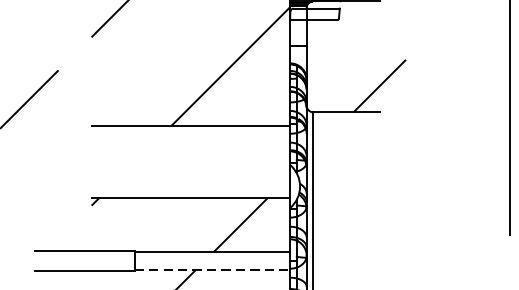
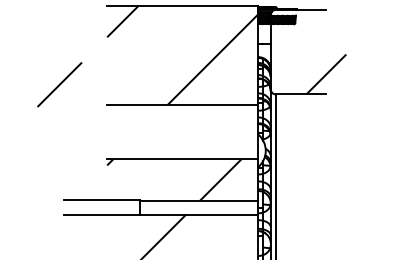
hatch: (314, 13) -> (276, 19), added
line: (212, 270) -> (199, 214), dashed -> solid

